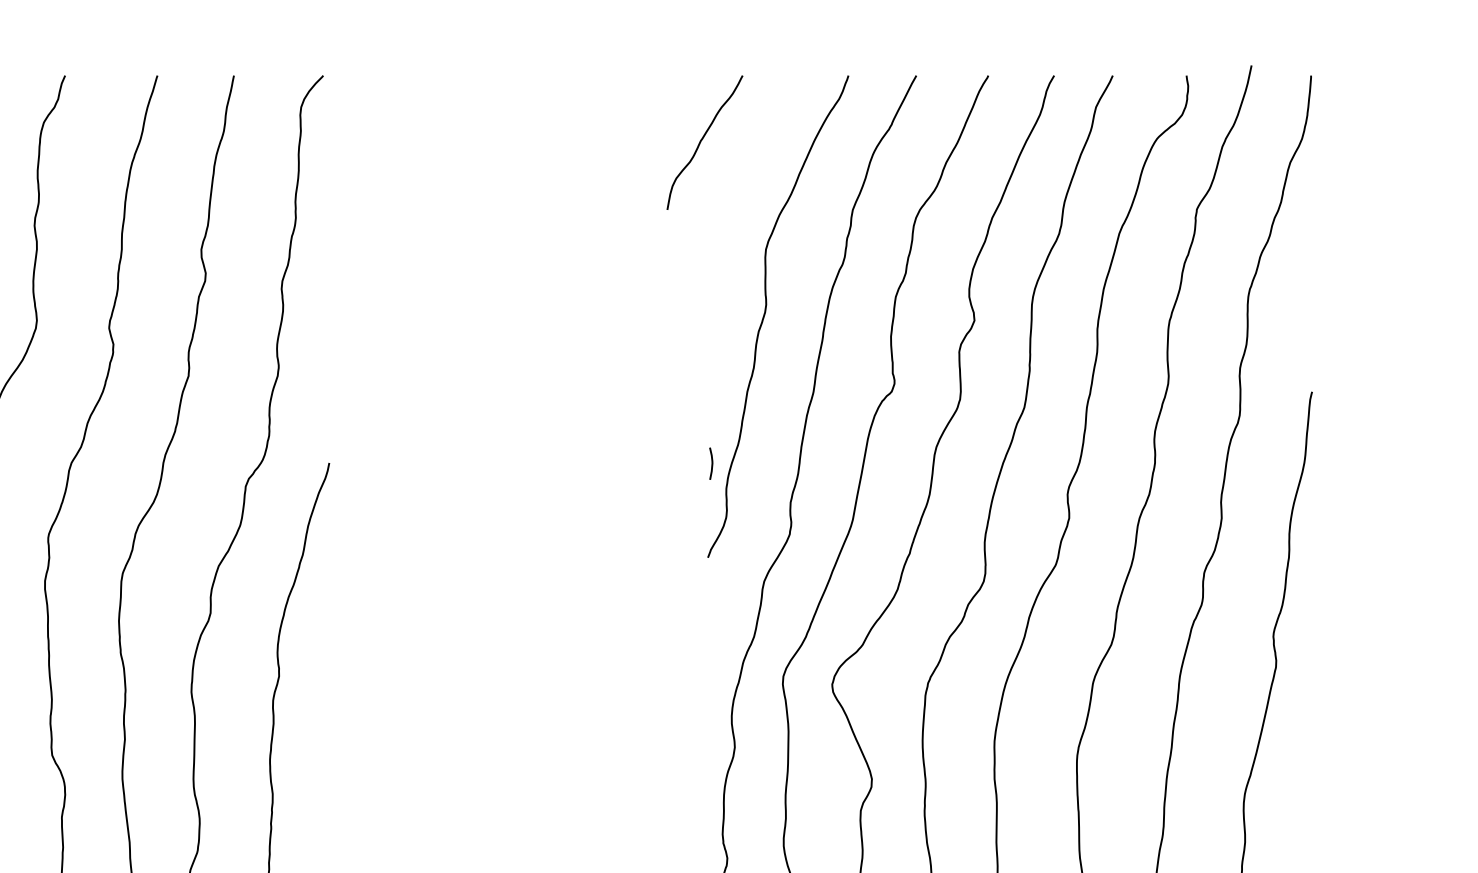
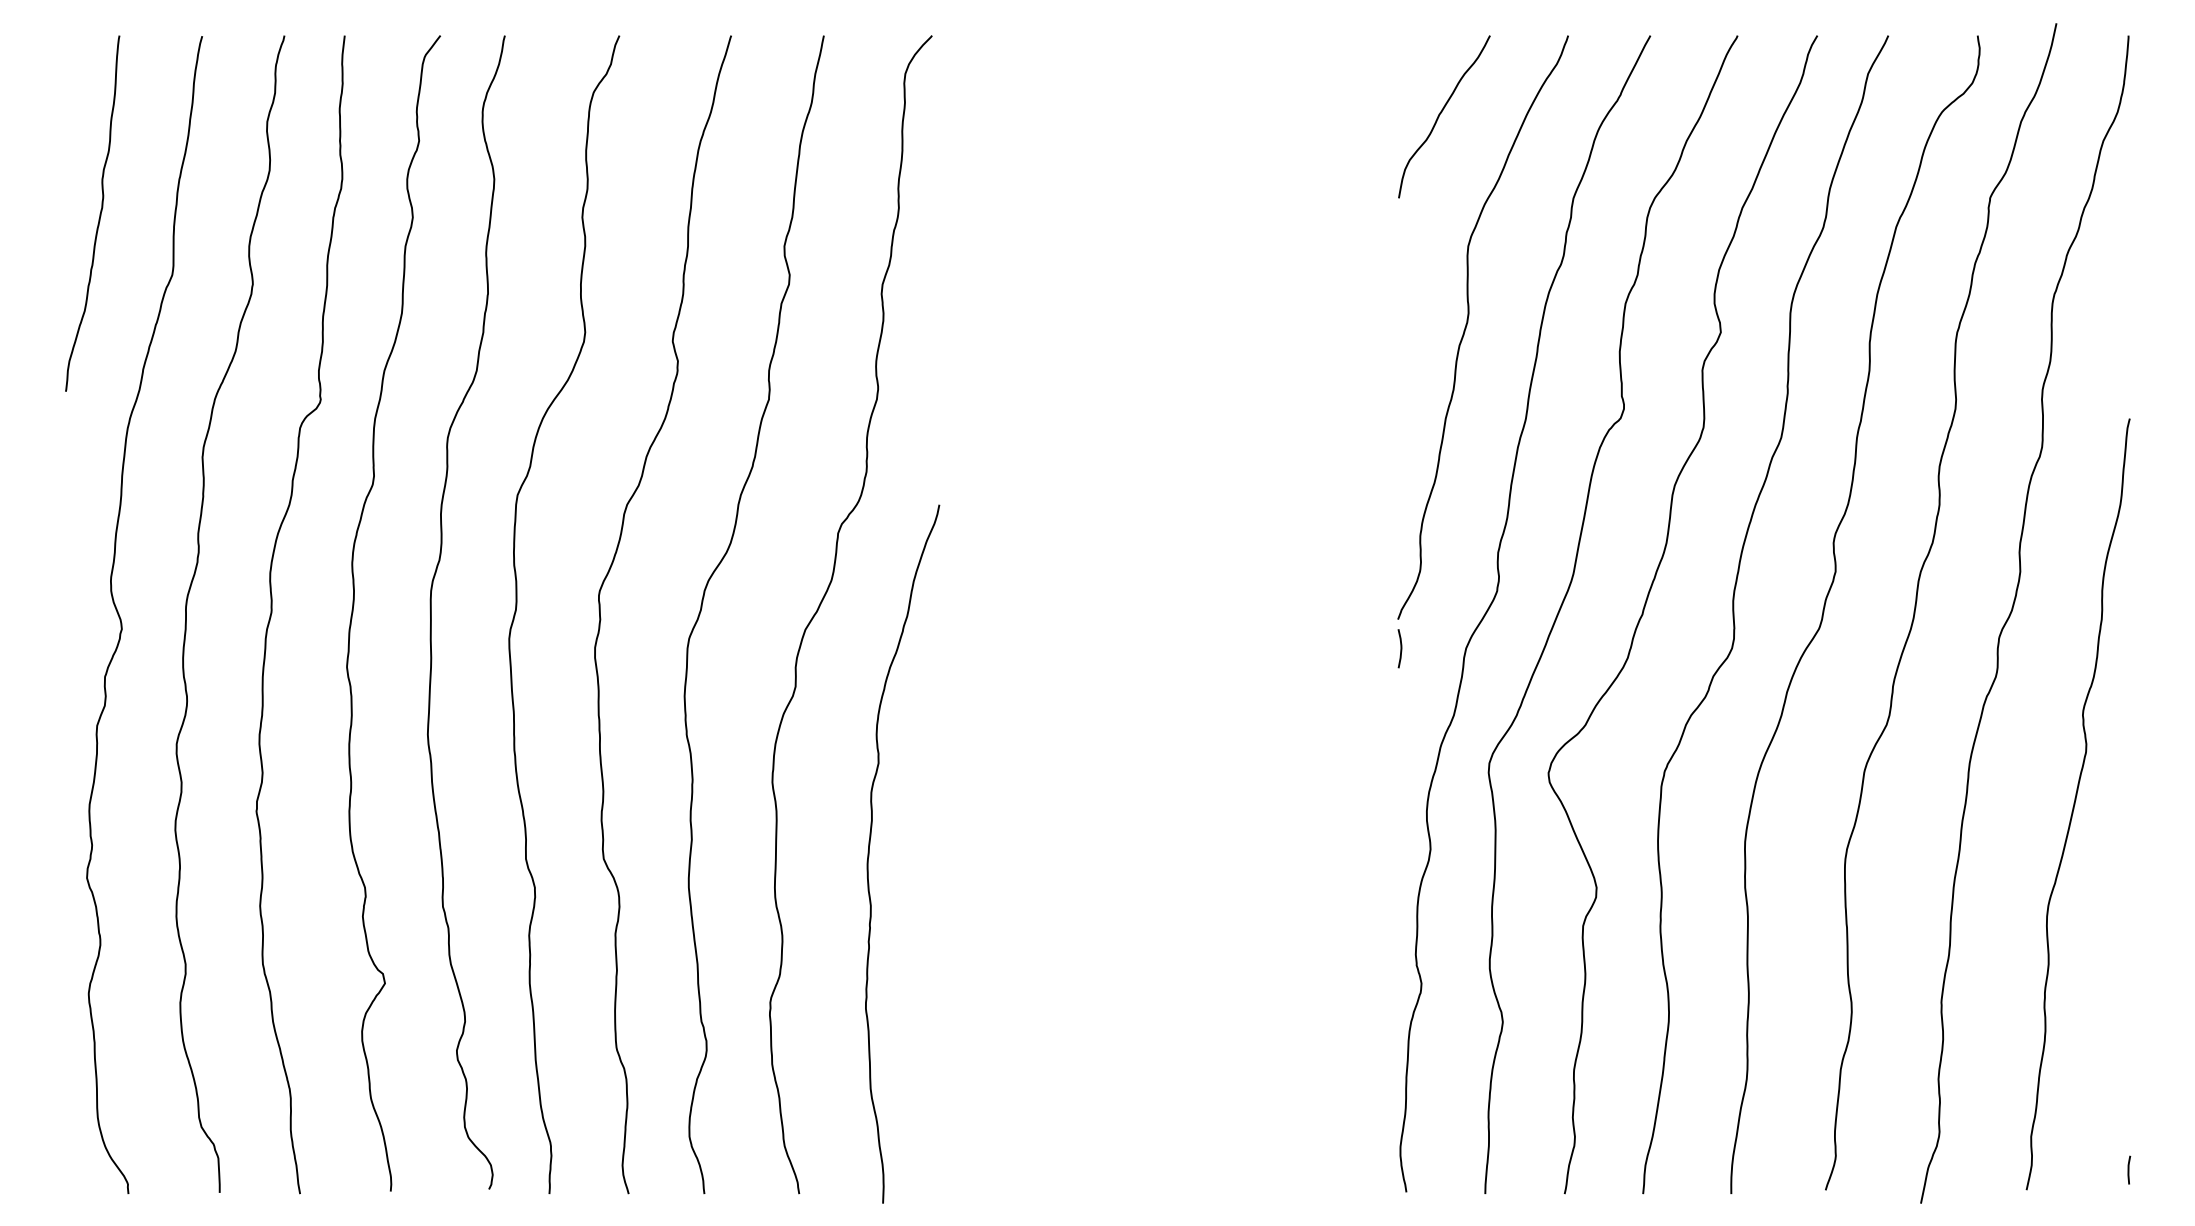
curve: (702, 139) -> (1441, 113), moved
curve: (711, 463) -> (1400, 648), moved

